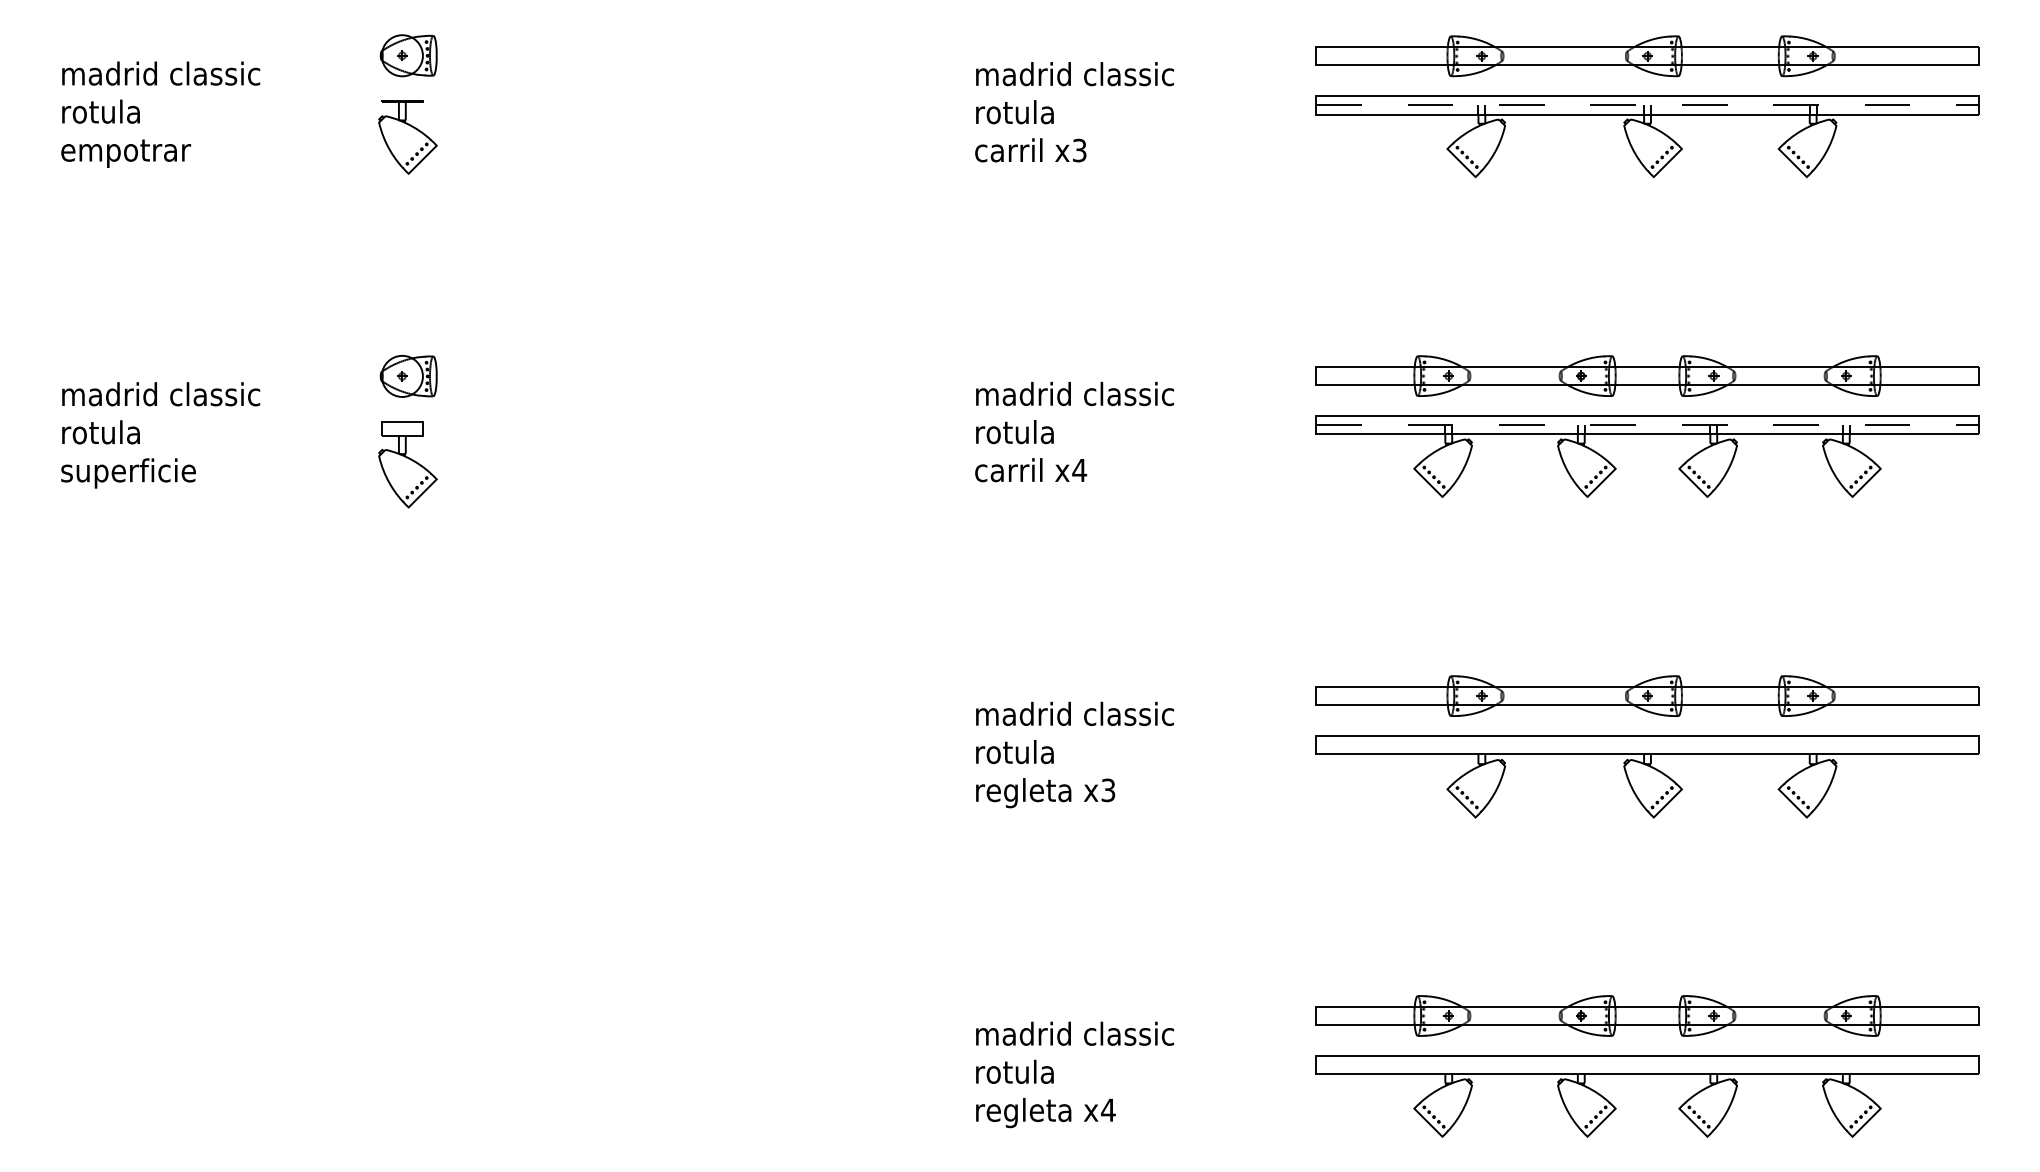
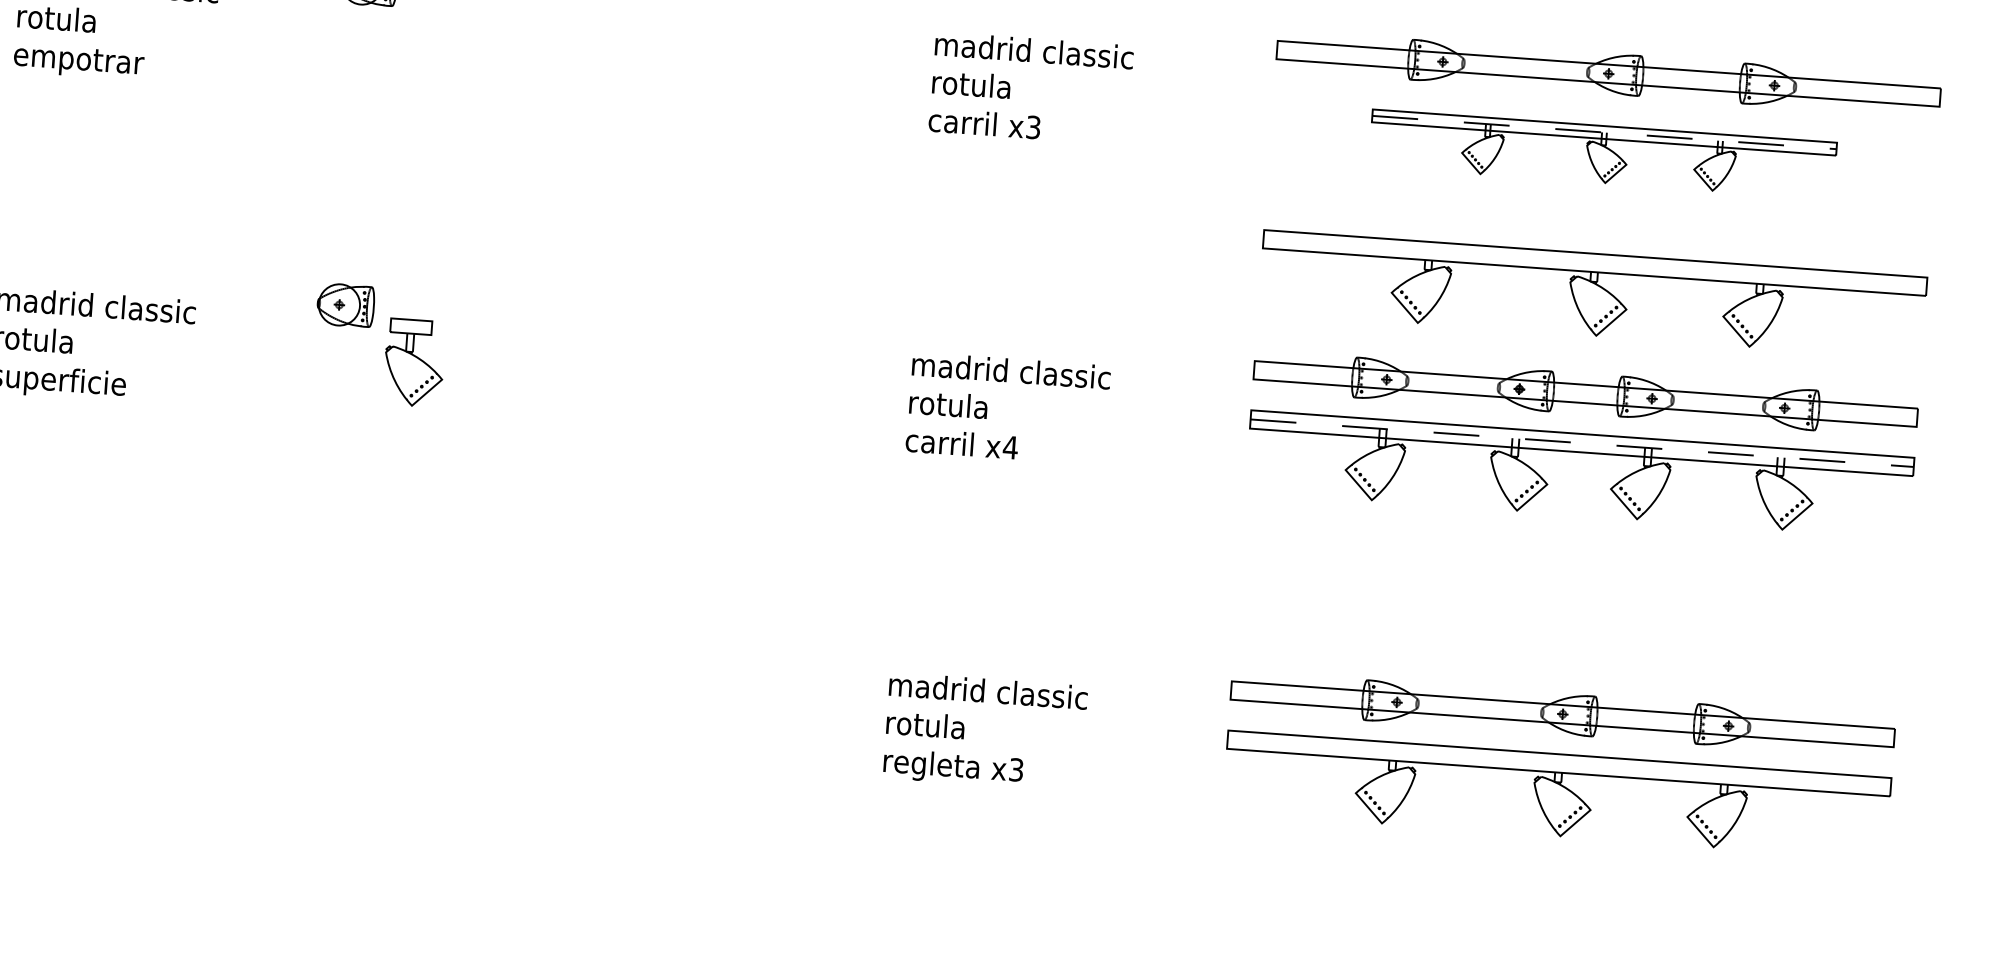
part: (1647, 136) -> (1602, 154), size x0.7
part: (407, 137) -> (361, 66), removed
part: (1647, 276) -> (1592, 294), added
part: (407, 464) -> (413, 362), moved

